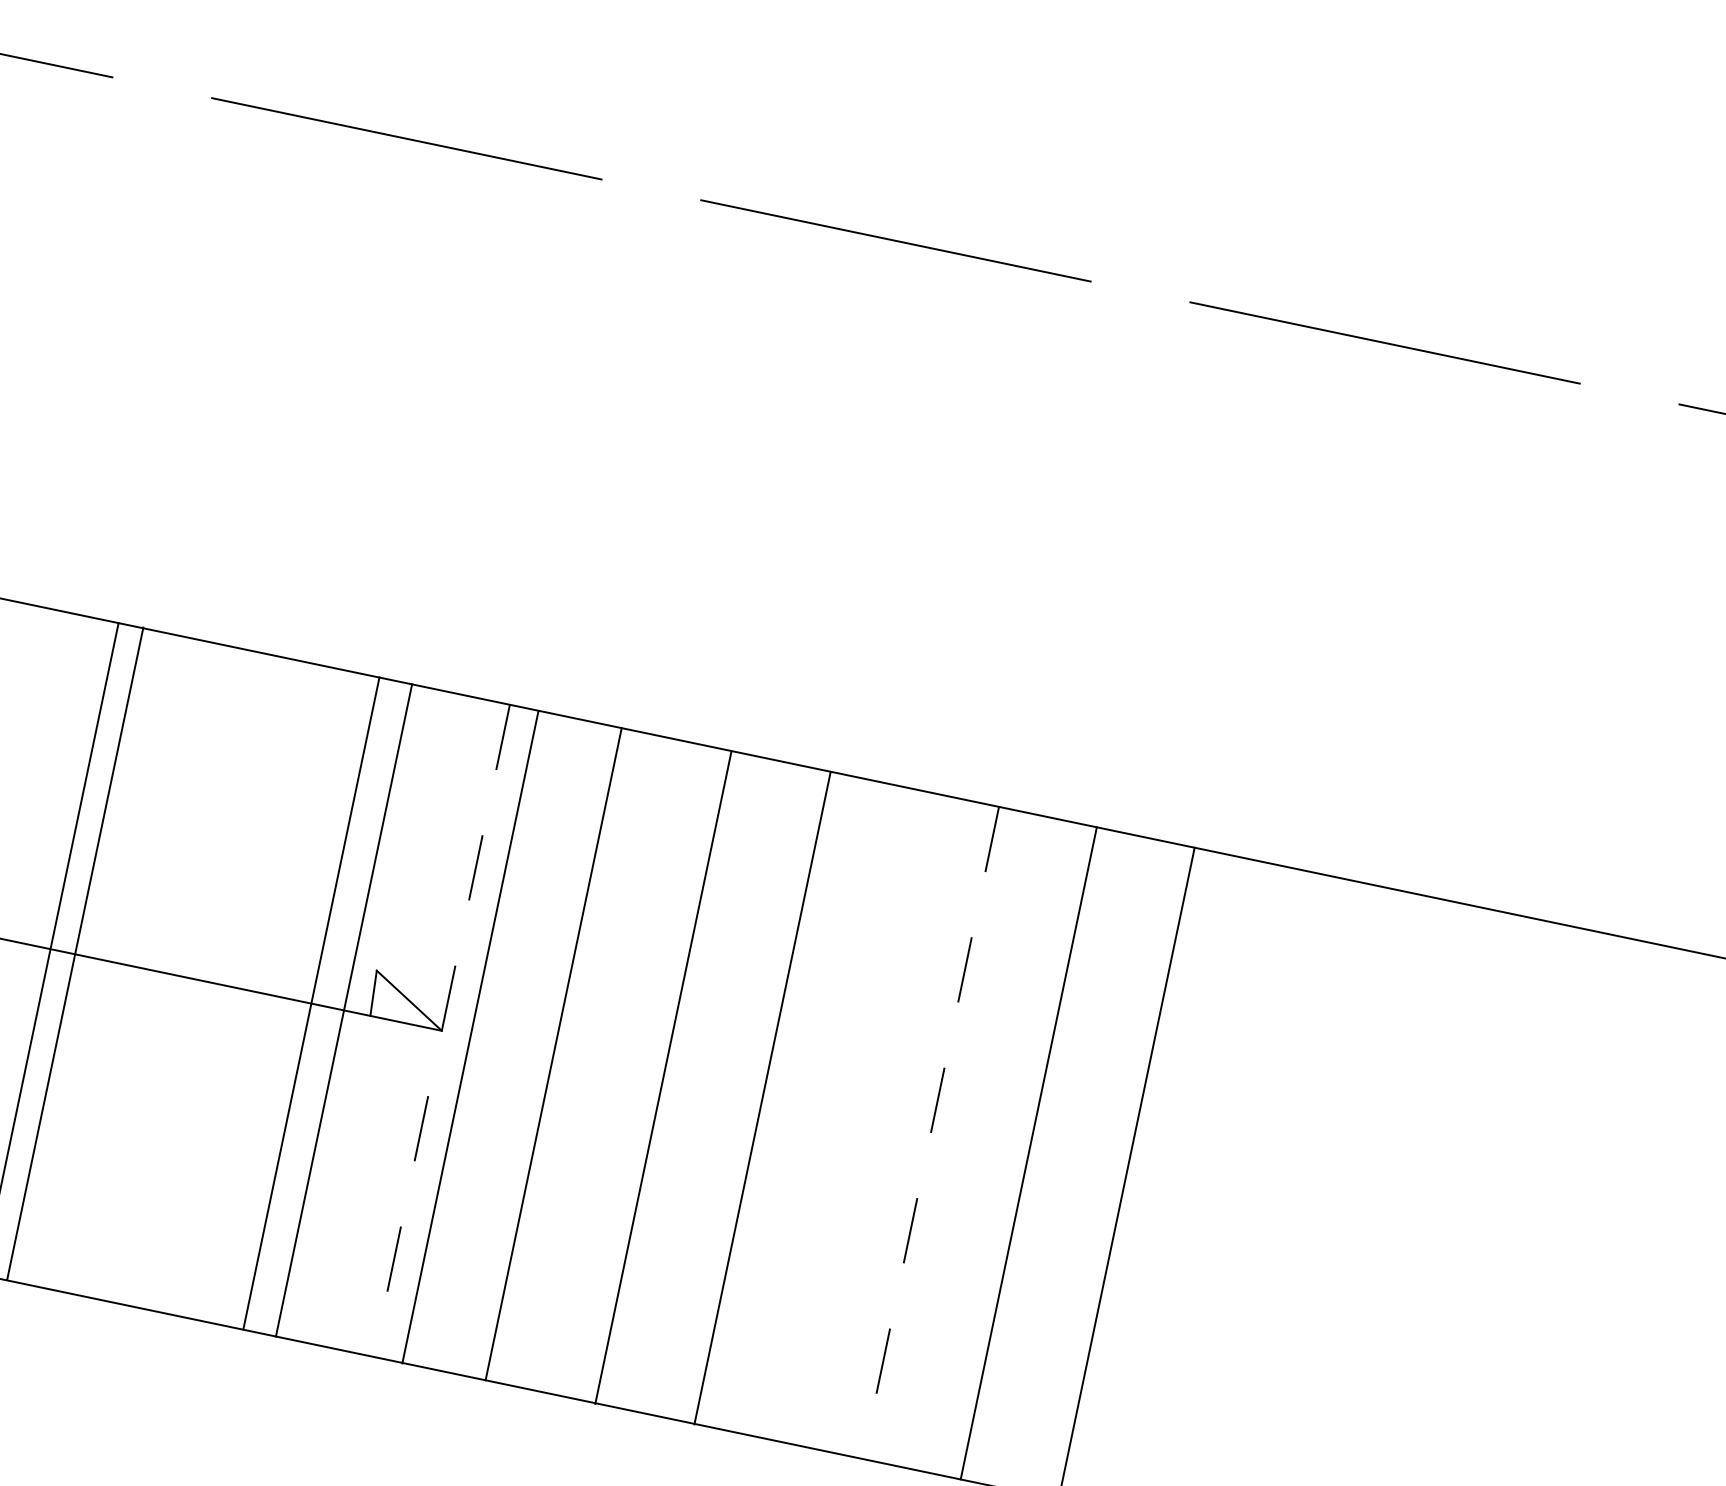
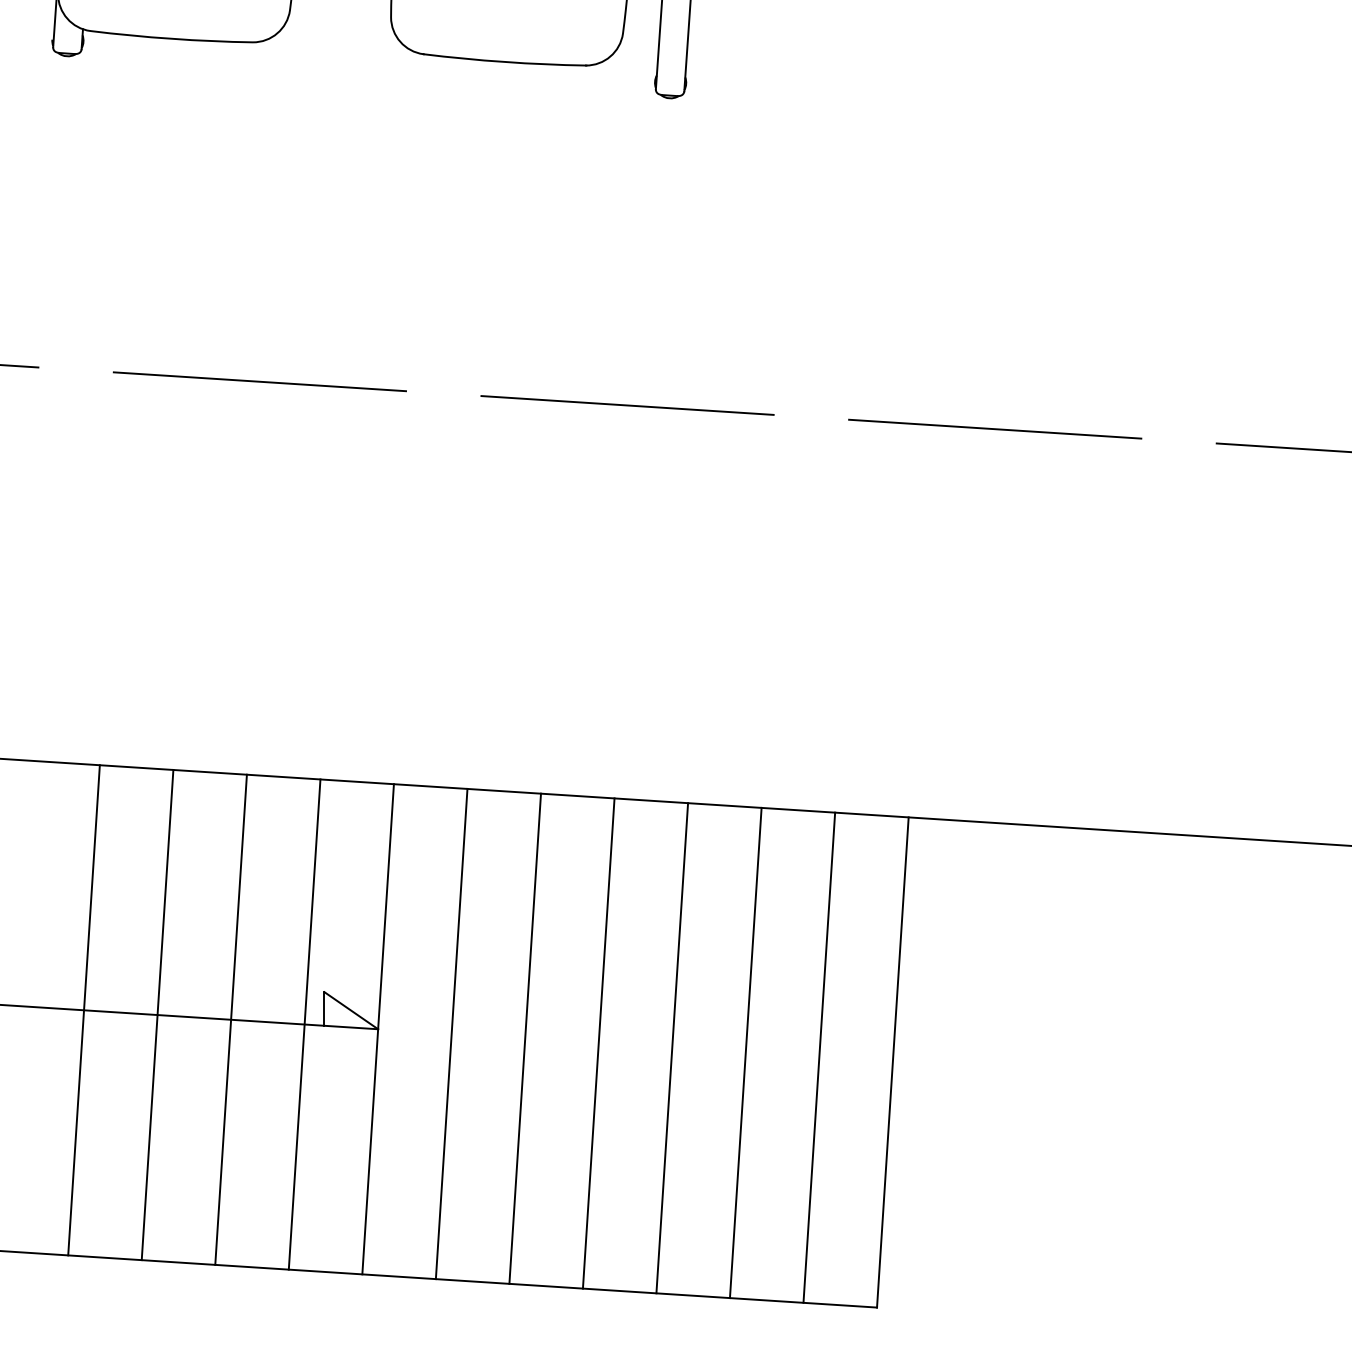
line: (75, 952) -> (157, 1014), moved
line: (310, 1002) -> (230, 1019), moved
line: (442, 1031) -> (378, 1029), dashed -> solid
line: (470, 1036) -> (451, 1033), moved
line: (554, 1053) -> (525, 1038), moved
line: (663, 1077) -> (598, 1043), moved
line: (762, 1098) -> (672, 1048), moved
line: (930, 1132) -> (745, 1052), dashed -> solid

